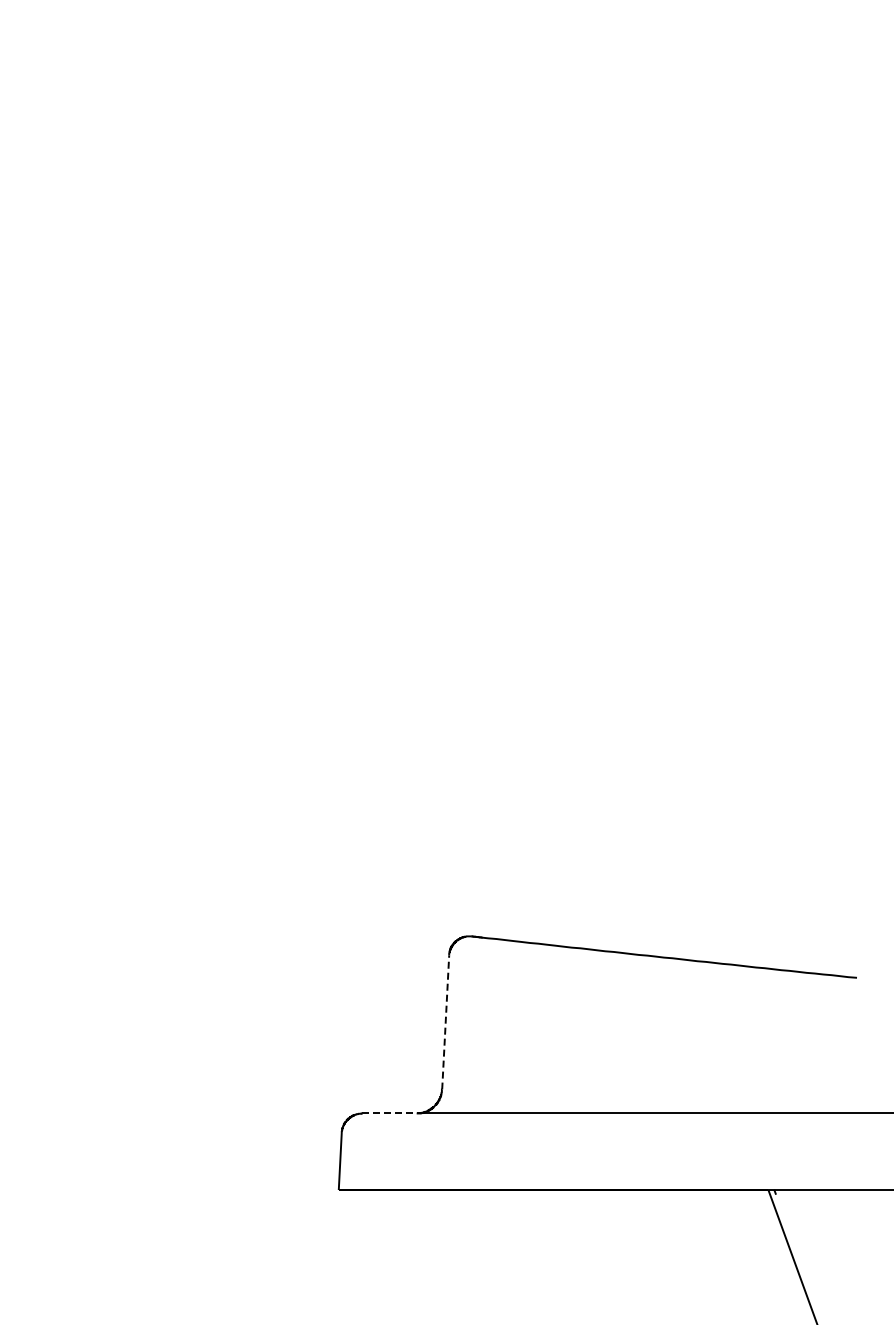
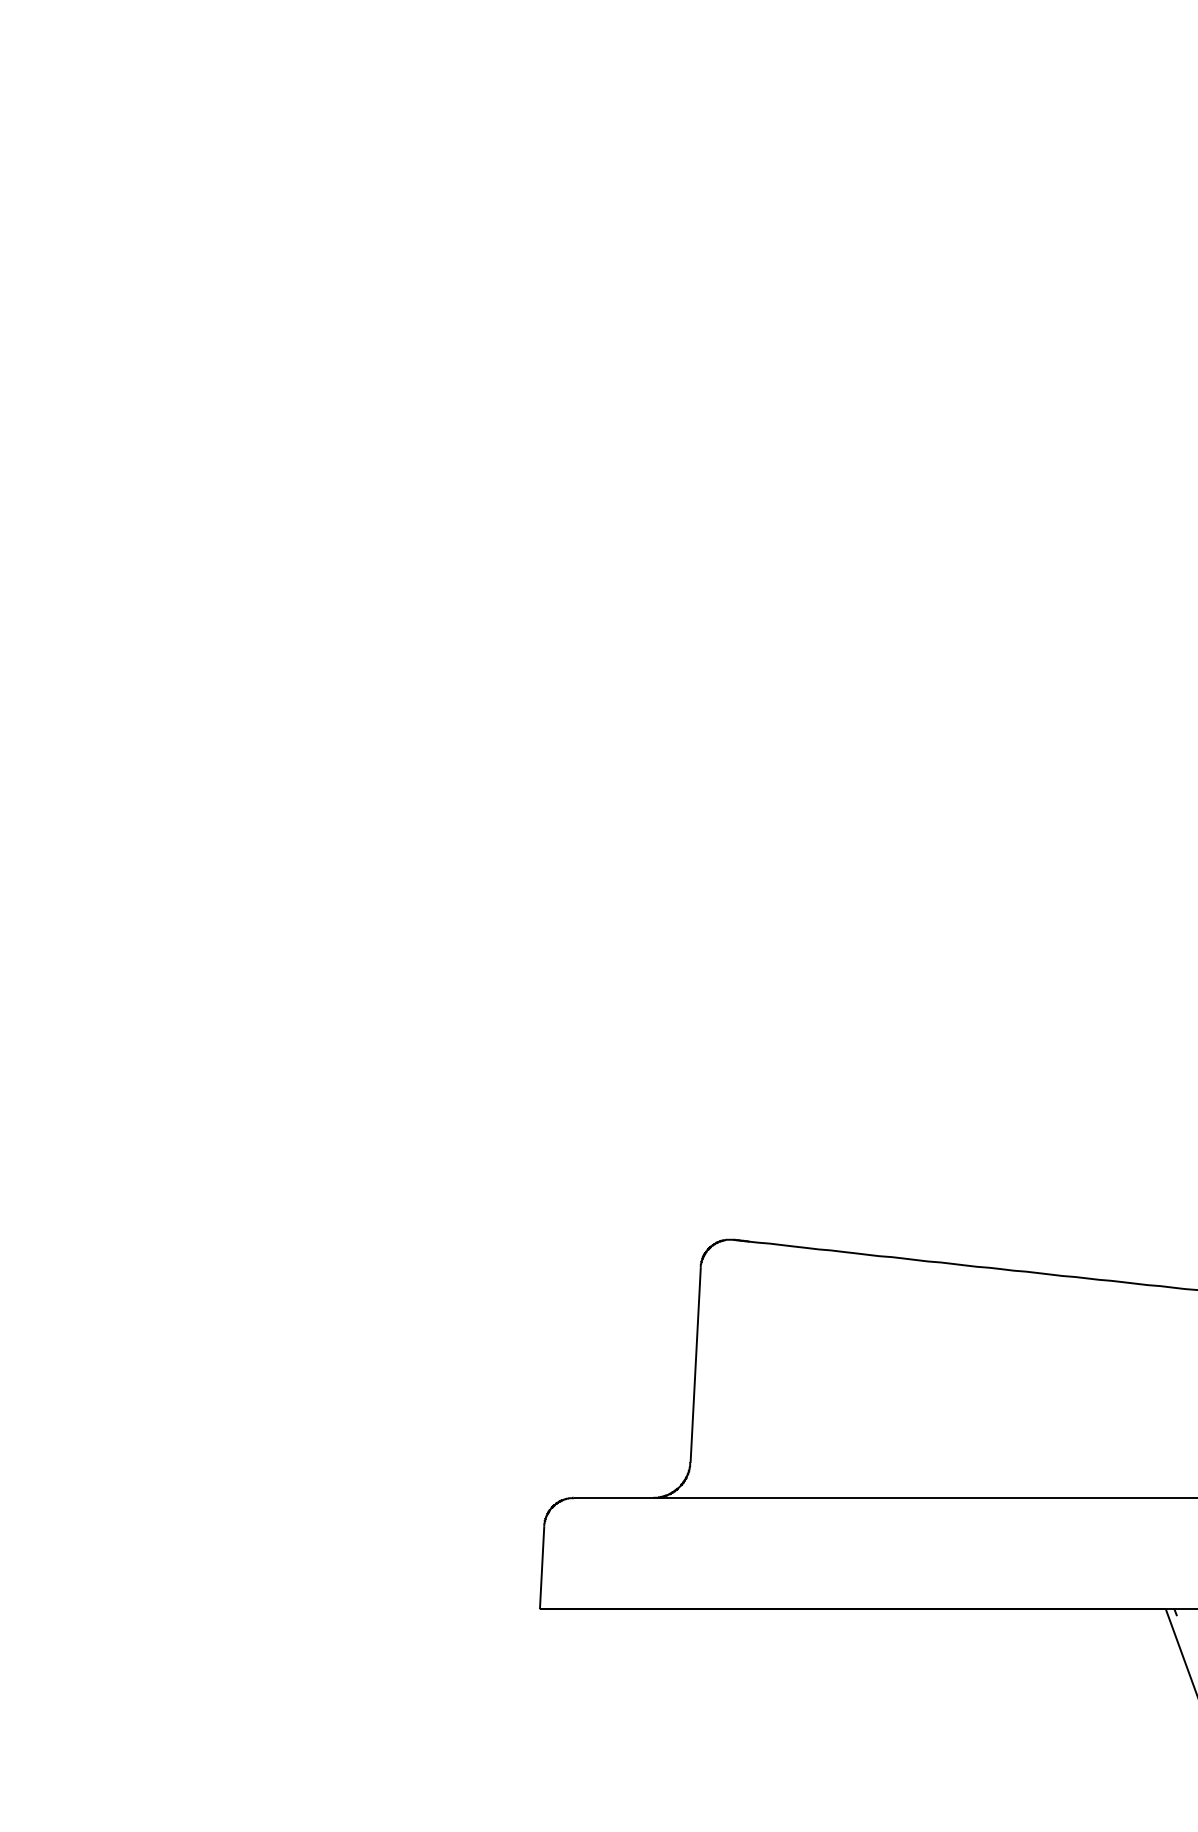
line: (445, 1022) -> (695, 1365), dashed -> solid
line: (389, 1113) -> (613, 1497), dashed -> solid

